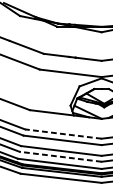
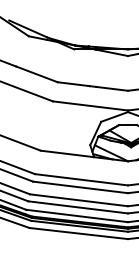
line: (63, 133) -> (81, 179), dashed -> solid
line: (60, 156) -> (77, 207), dashed -> solid

